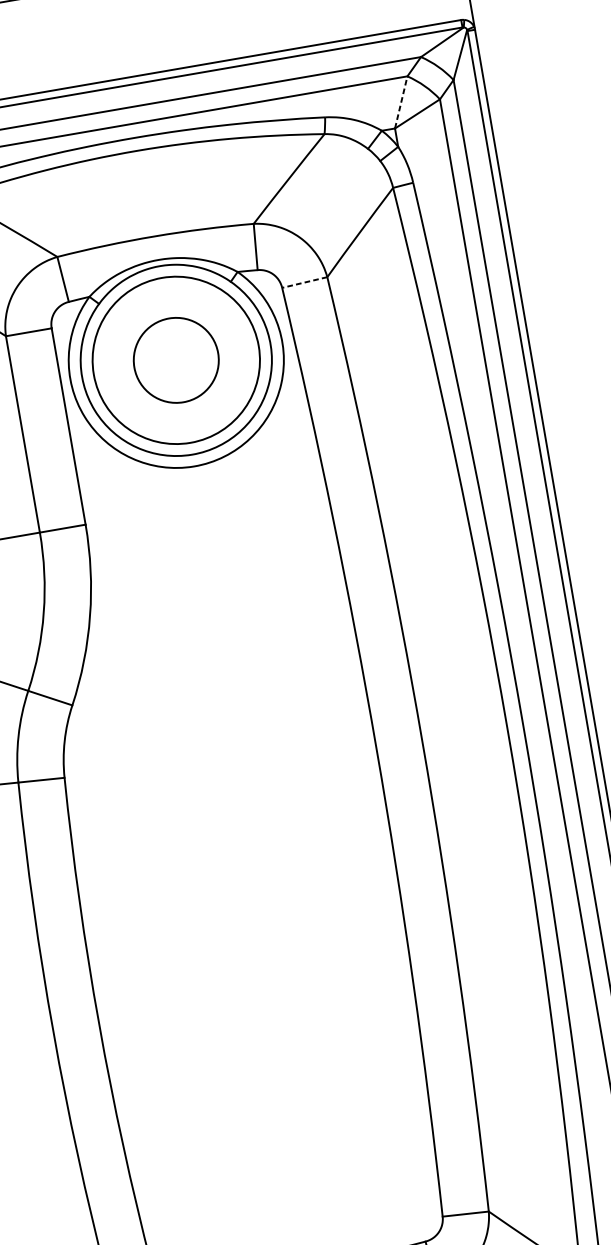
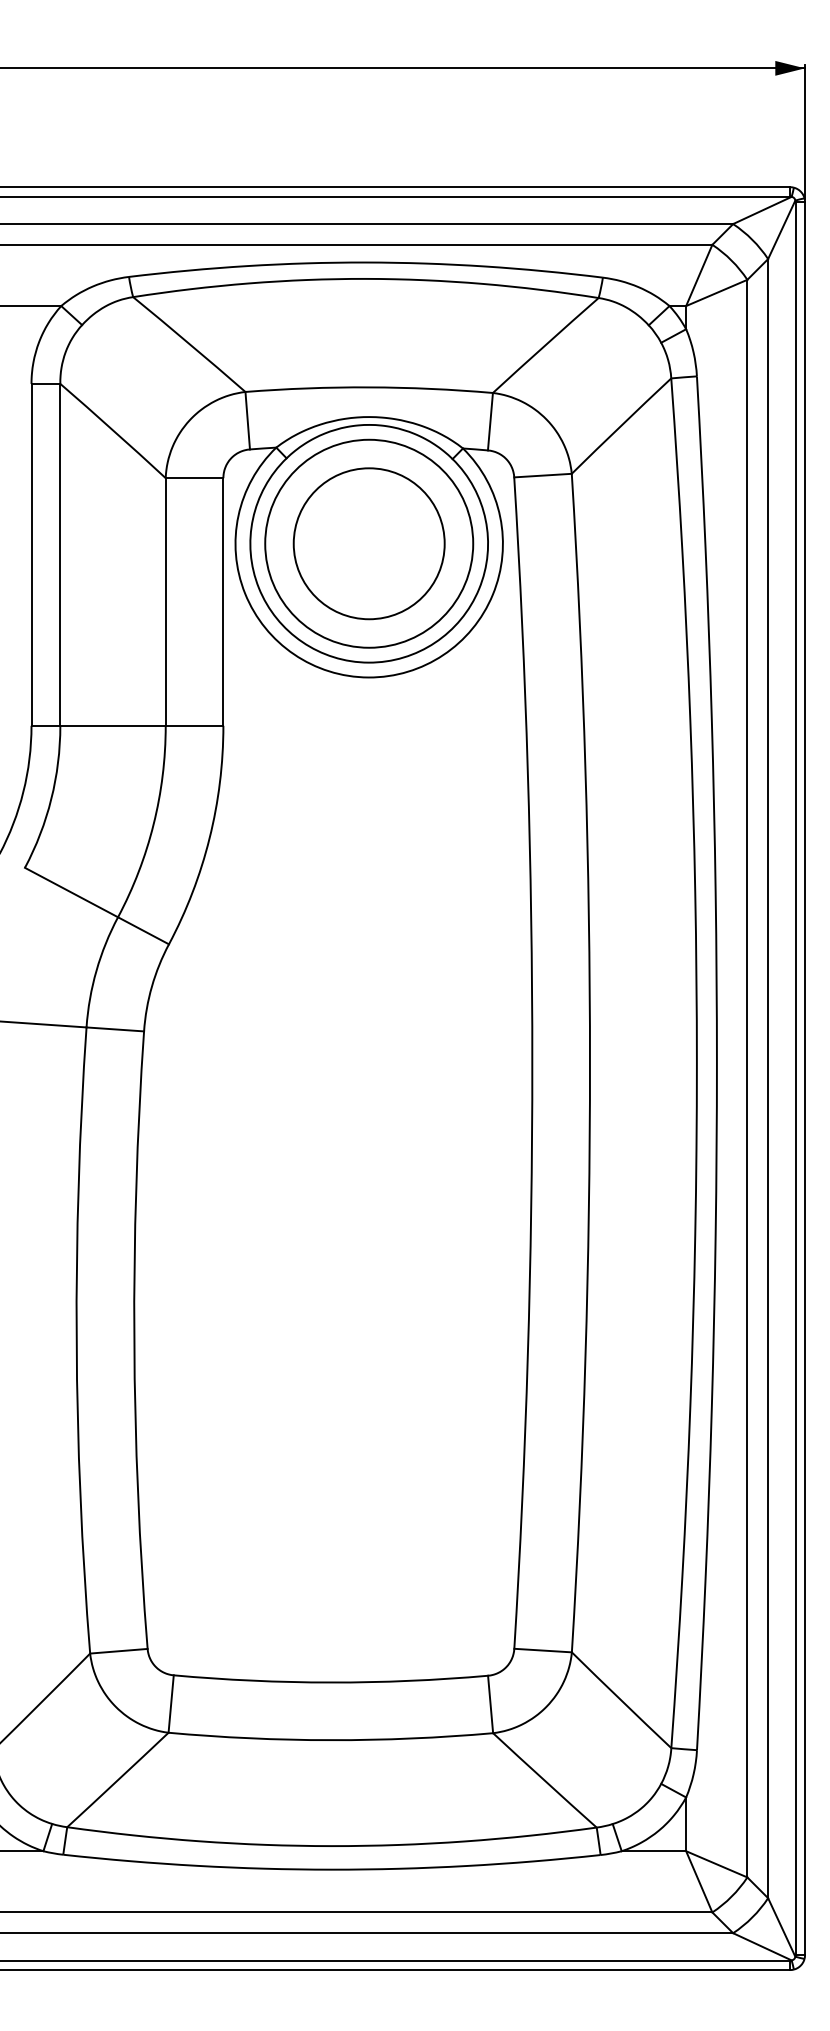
line: (401, 102) -> (699, 275), dashed -> solid
line: (305, 282) -> (543, 475), dashed -> solid
circle: (175, 360) -> (368, 543), size x1.43

